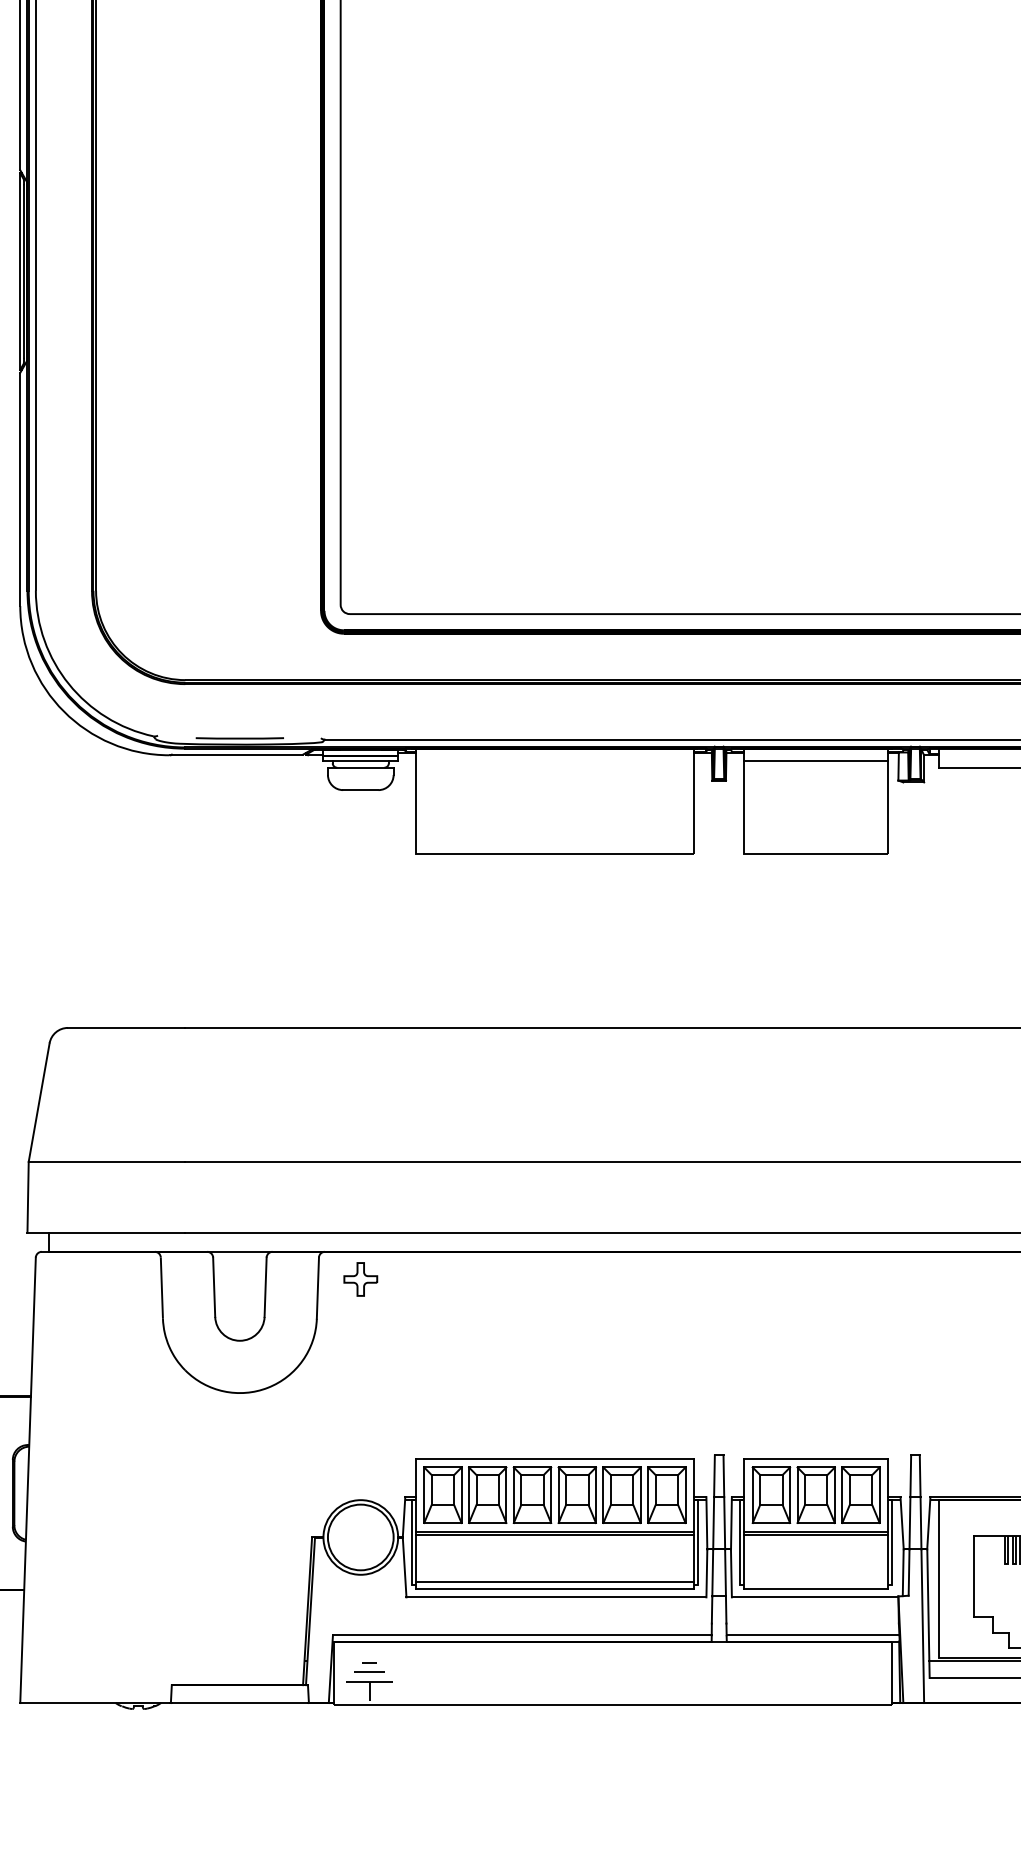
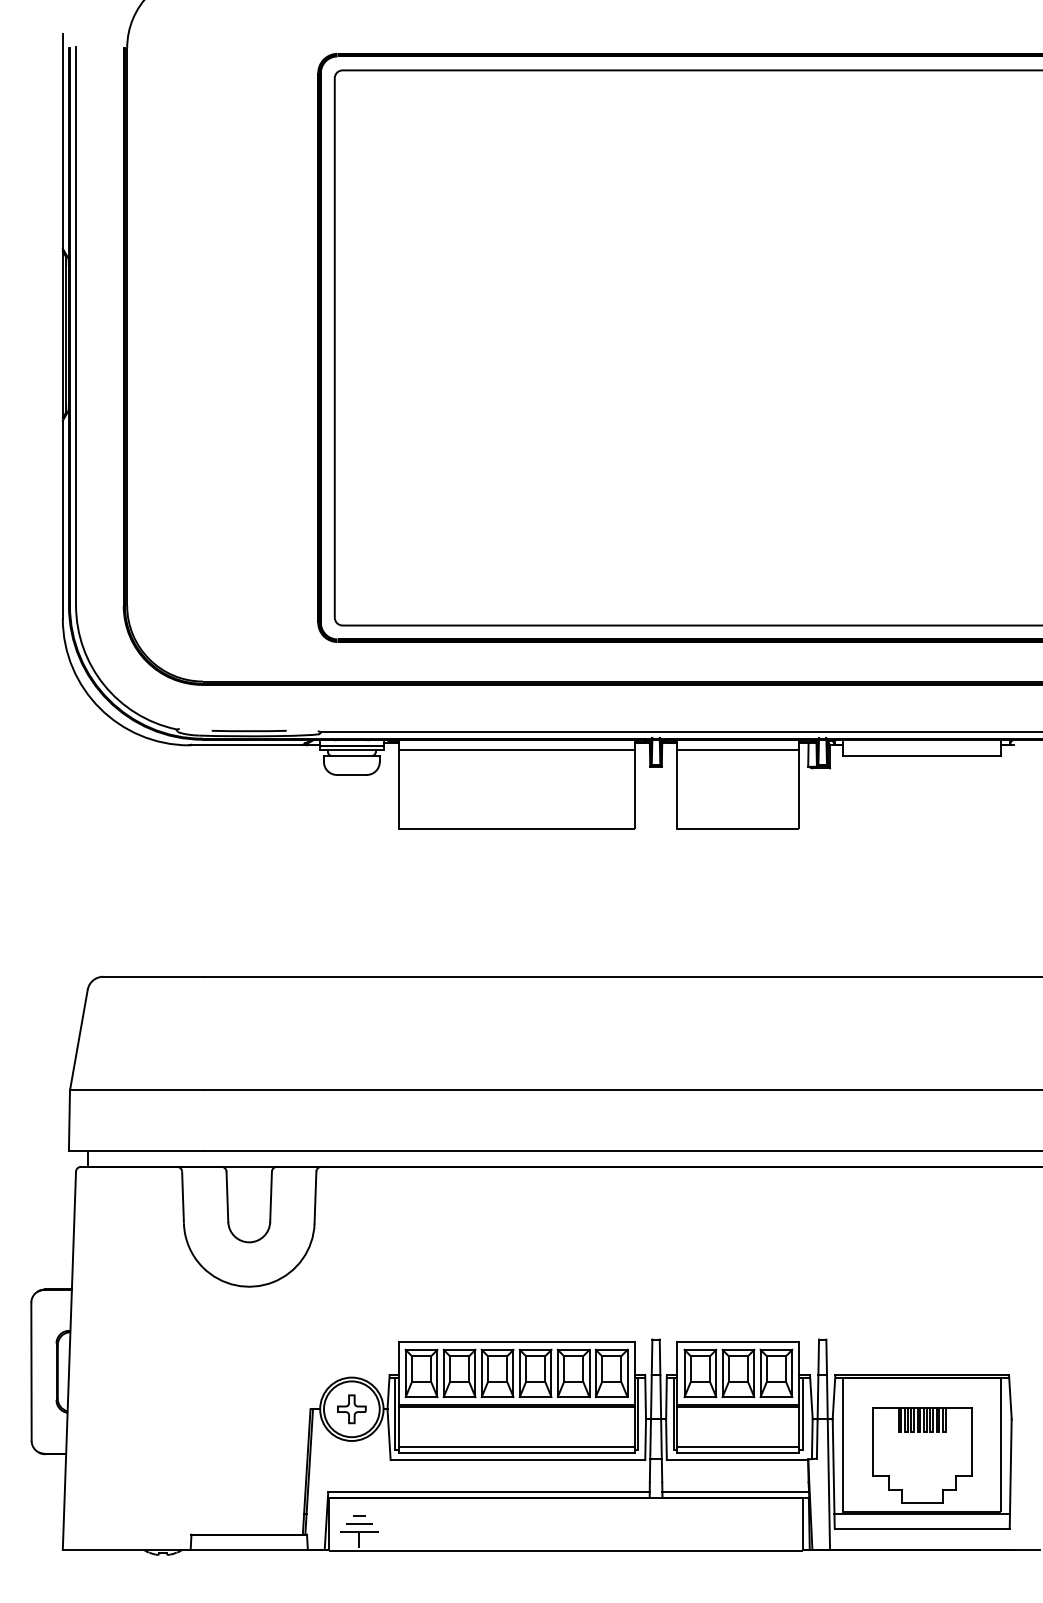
line: (554, 761) -> (516, 750), added
part: (360, 1279) -> (351, 1409), moved
line: (816, 1581) -> (738, 1446), added

